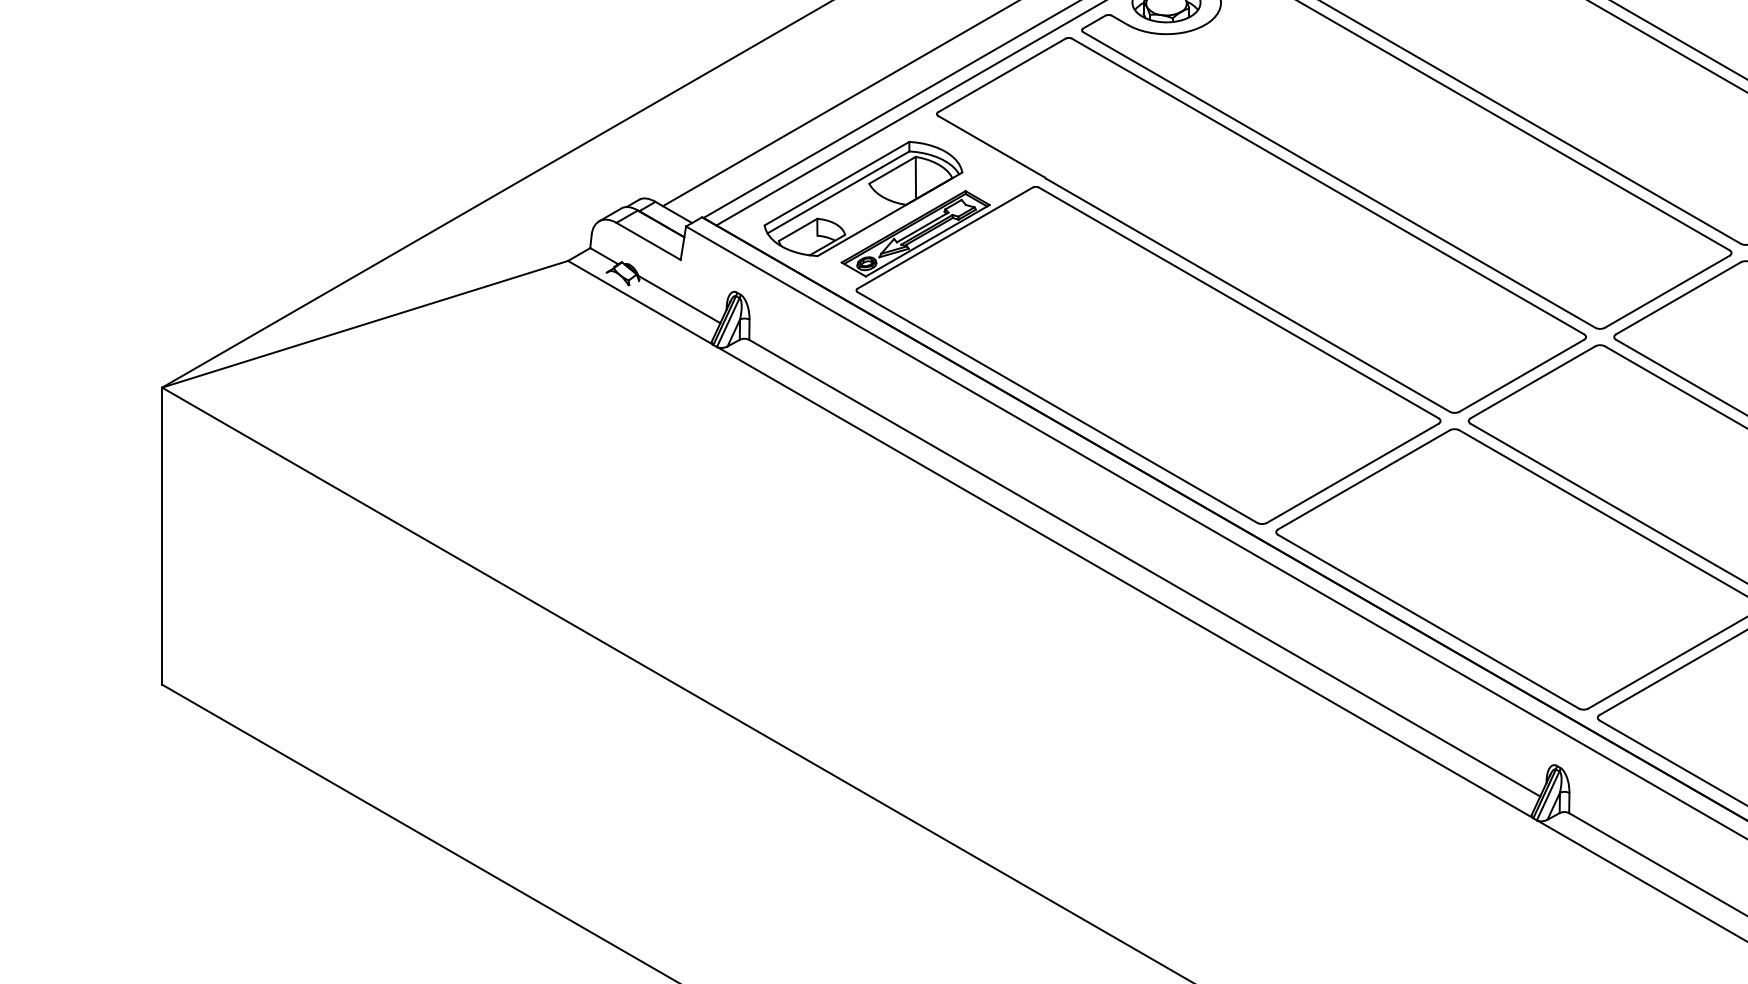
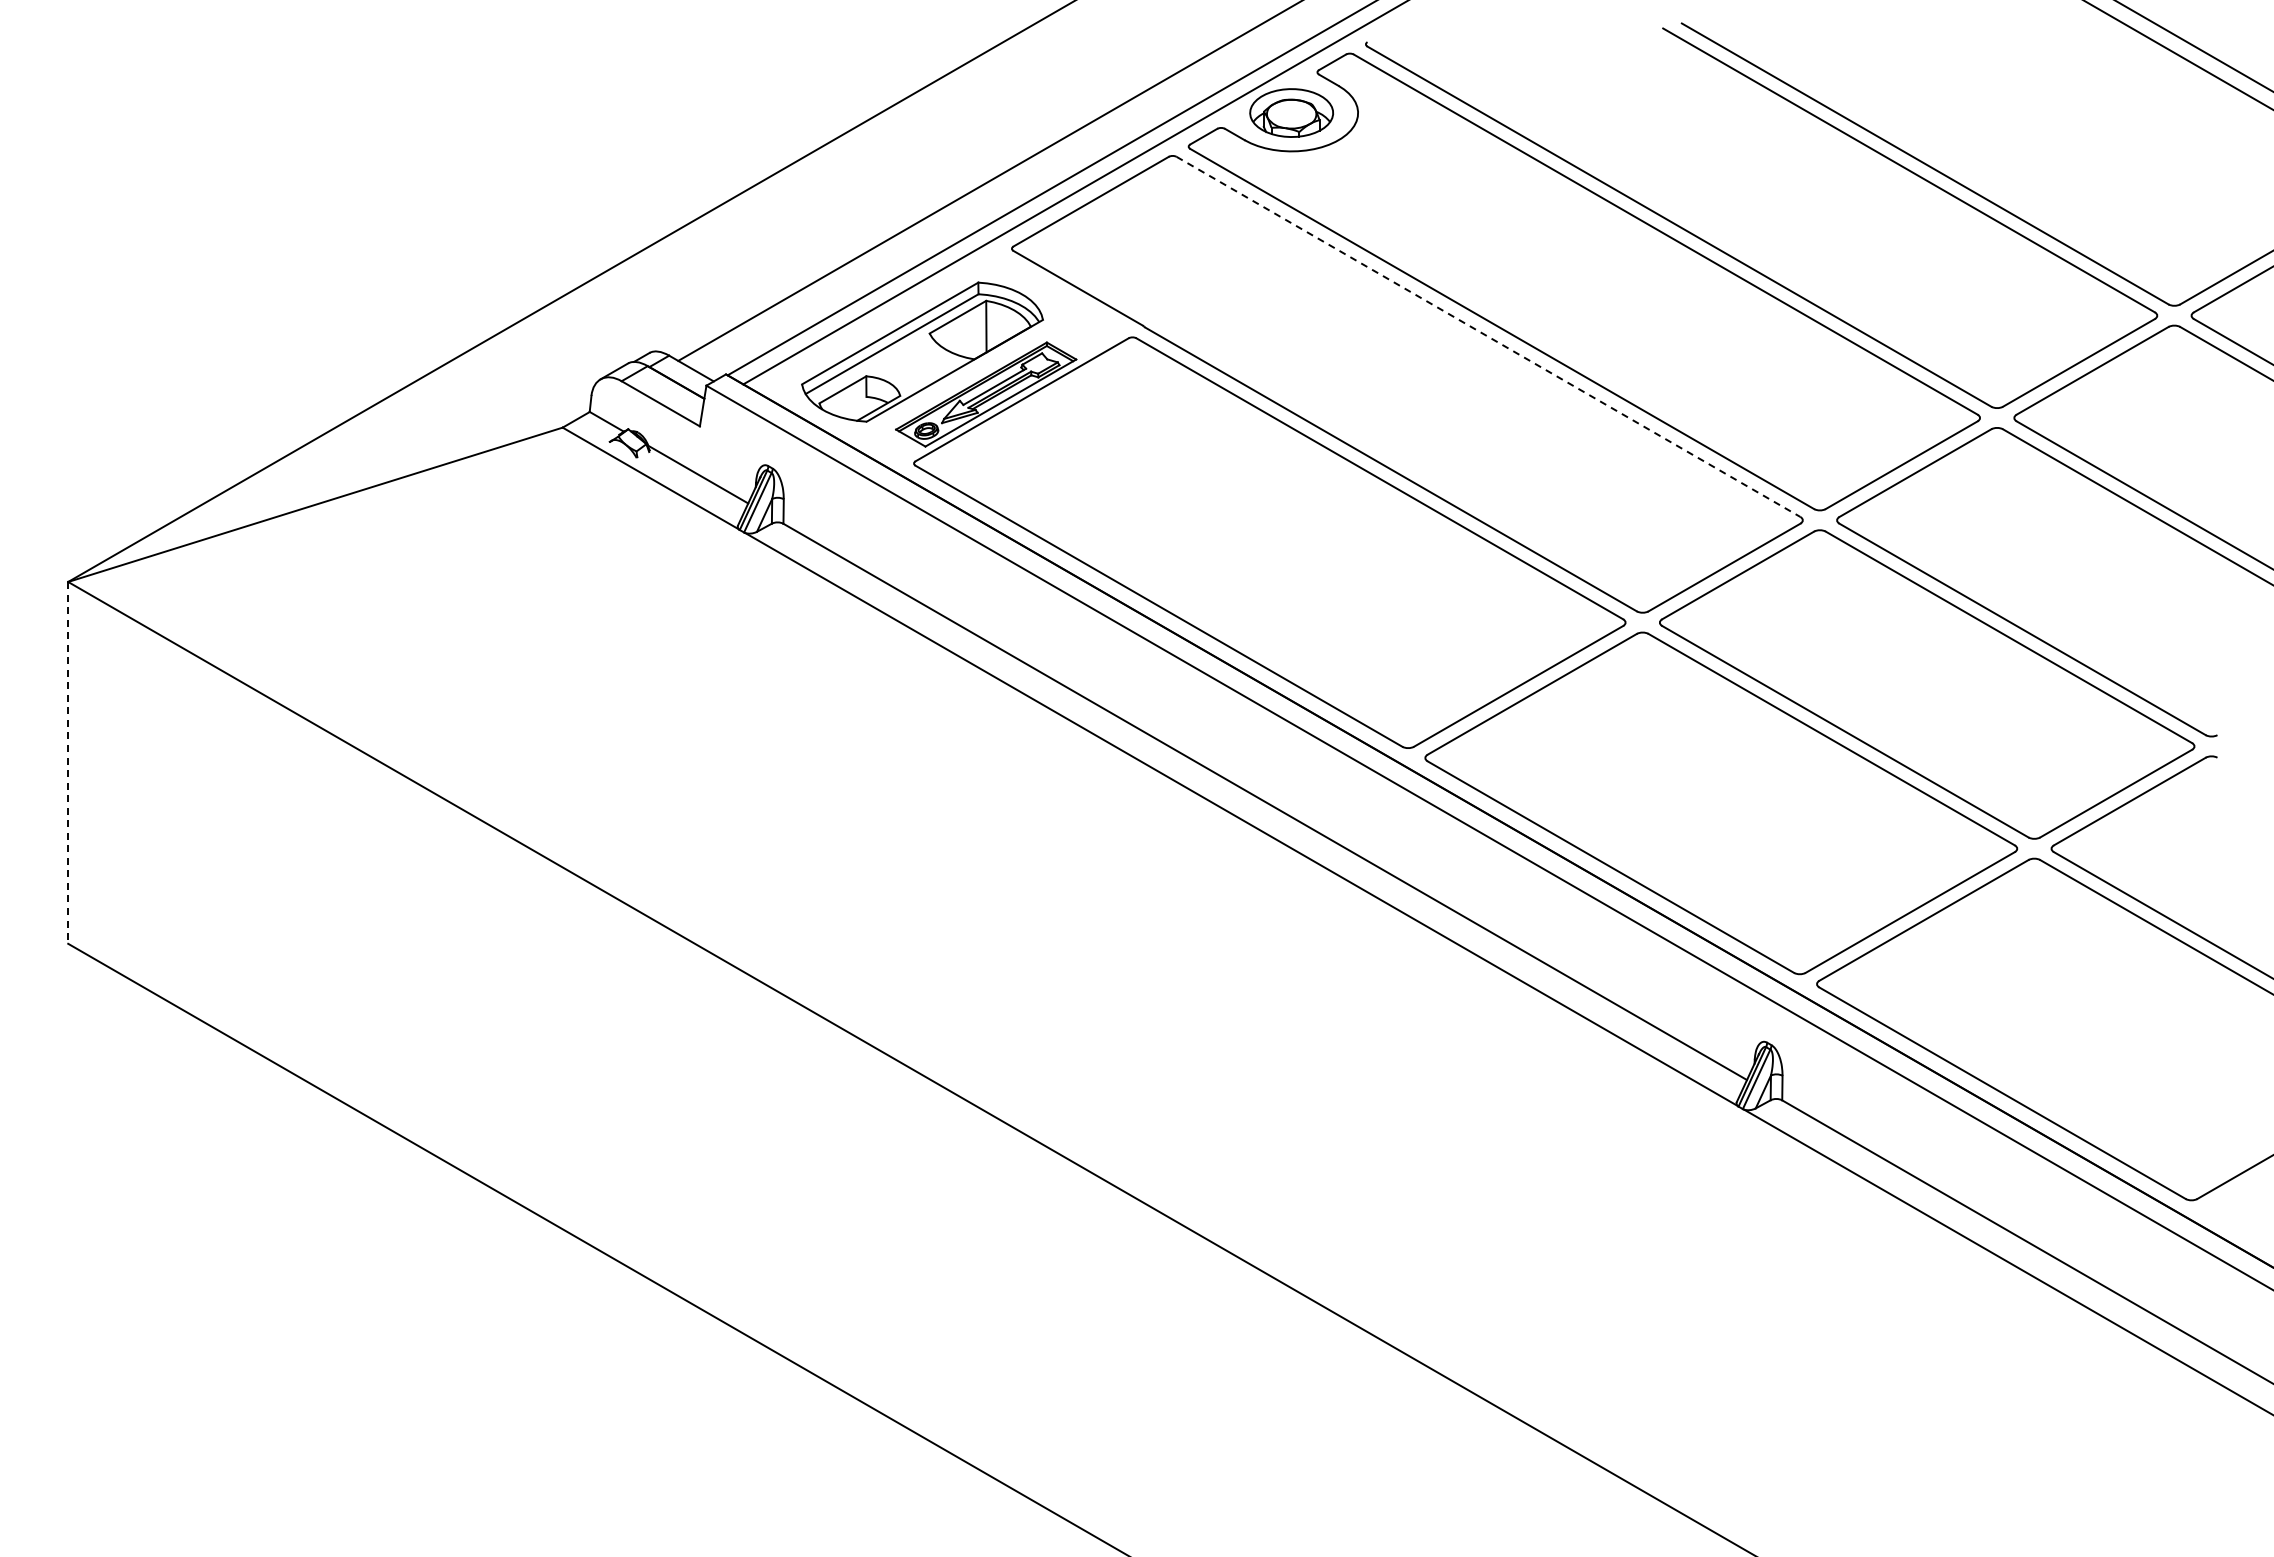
line: (1328, 186) -> (1488, 337), solid -> dashed
line: (162, 535) -> (68, 762), solid -> dashed

